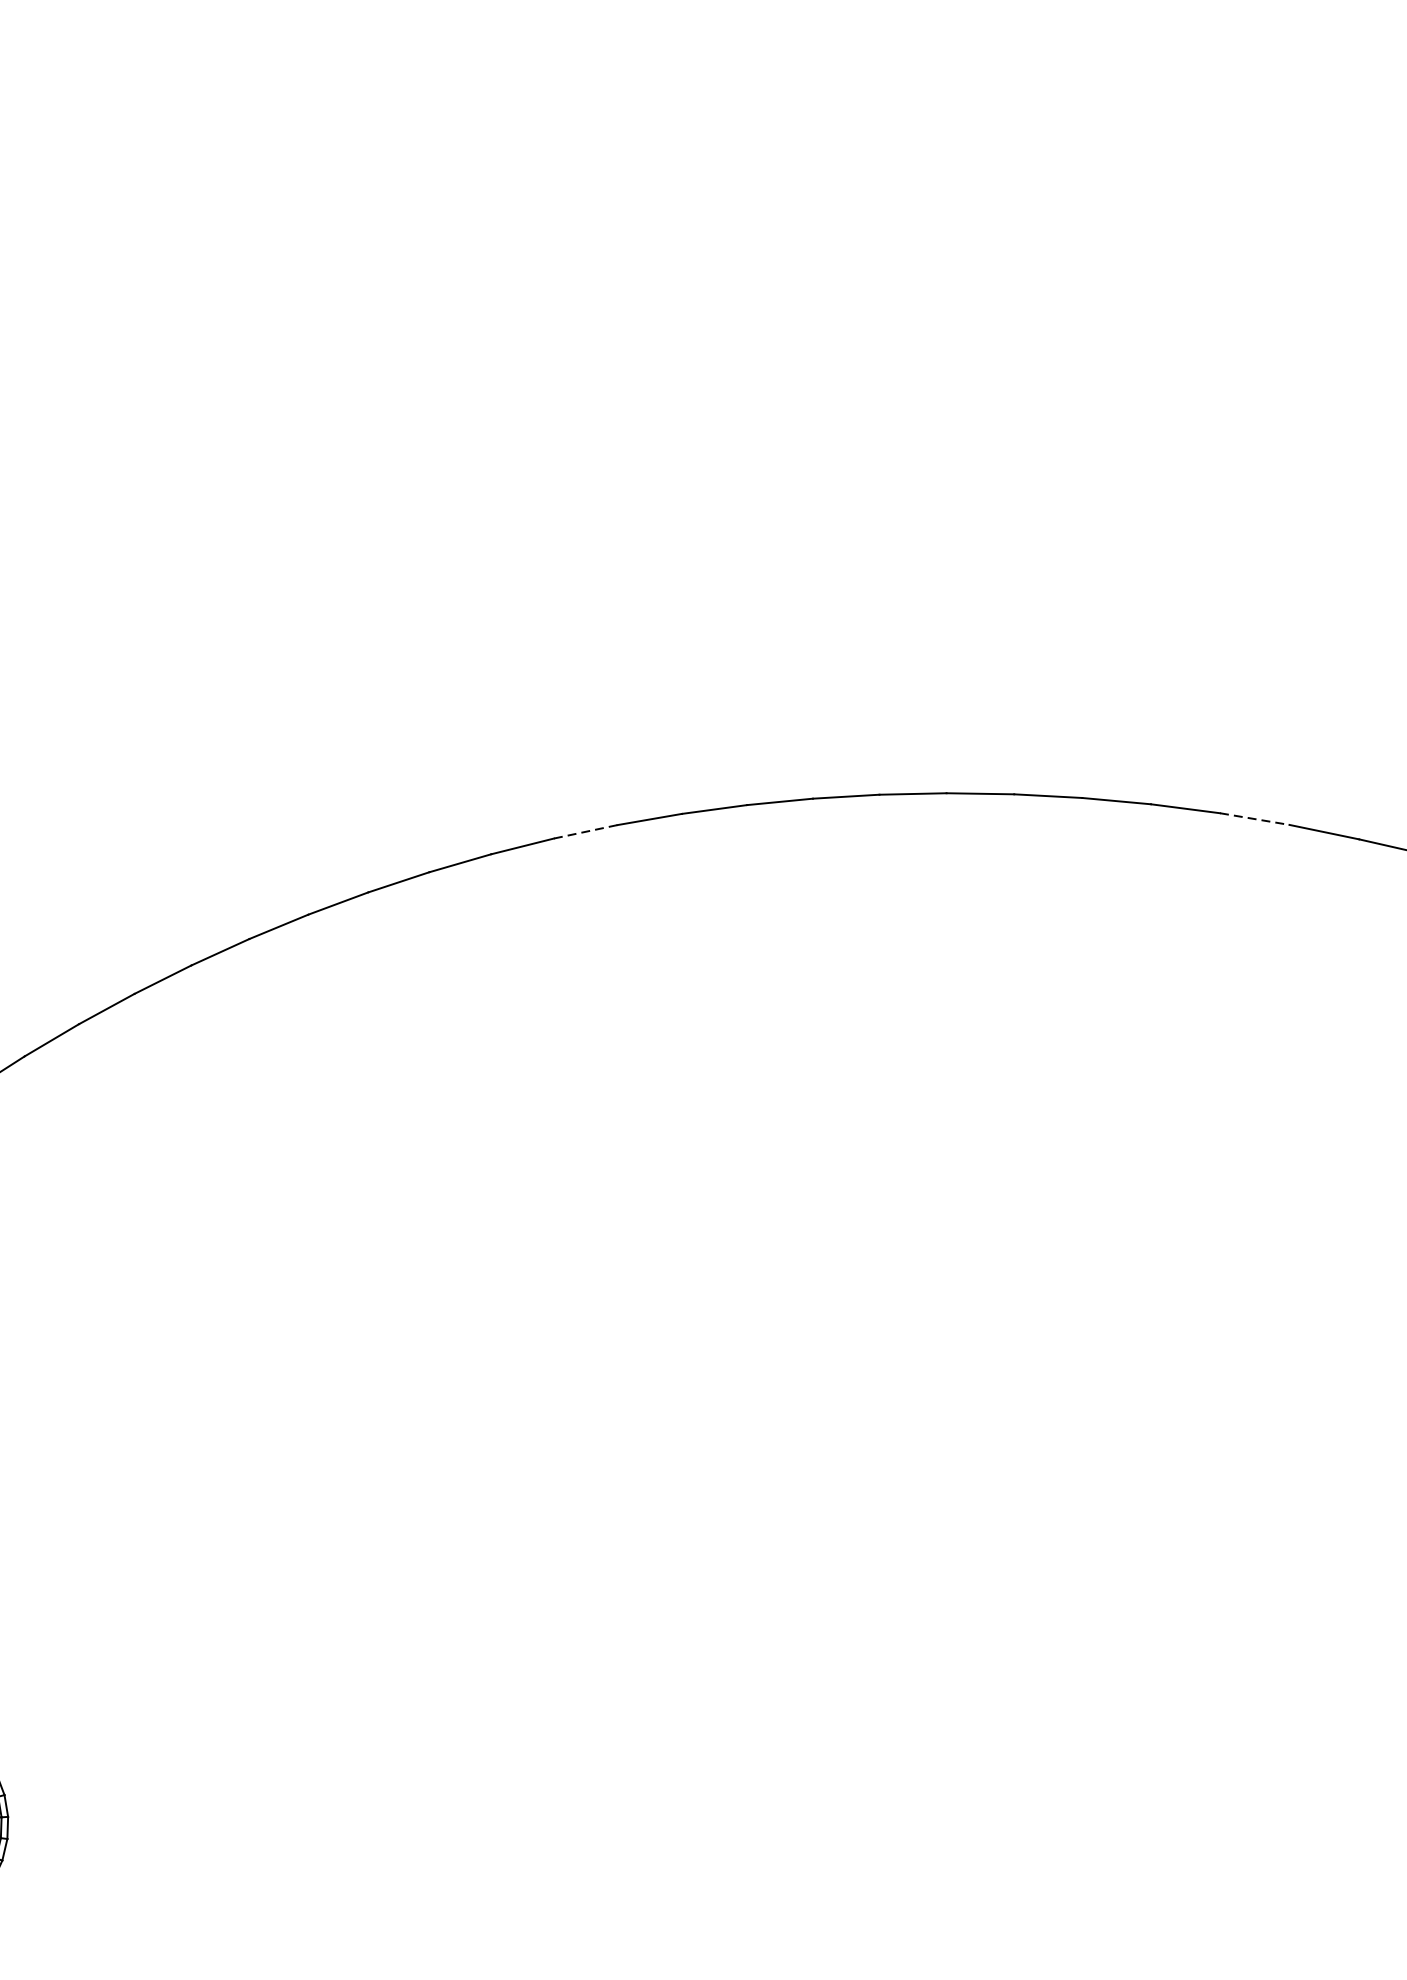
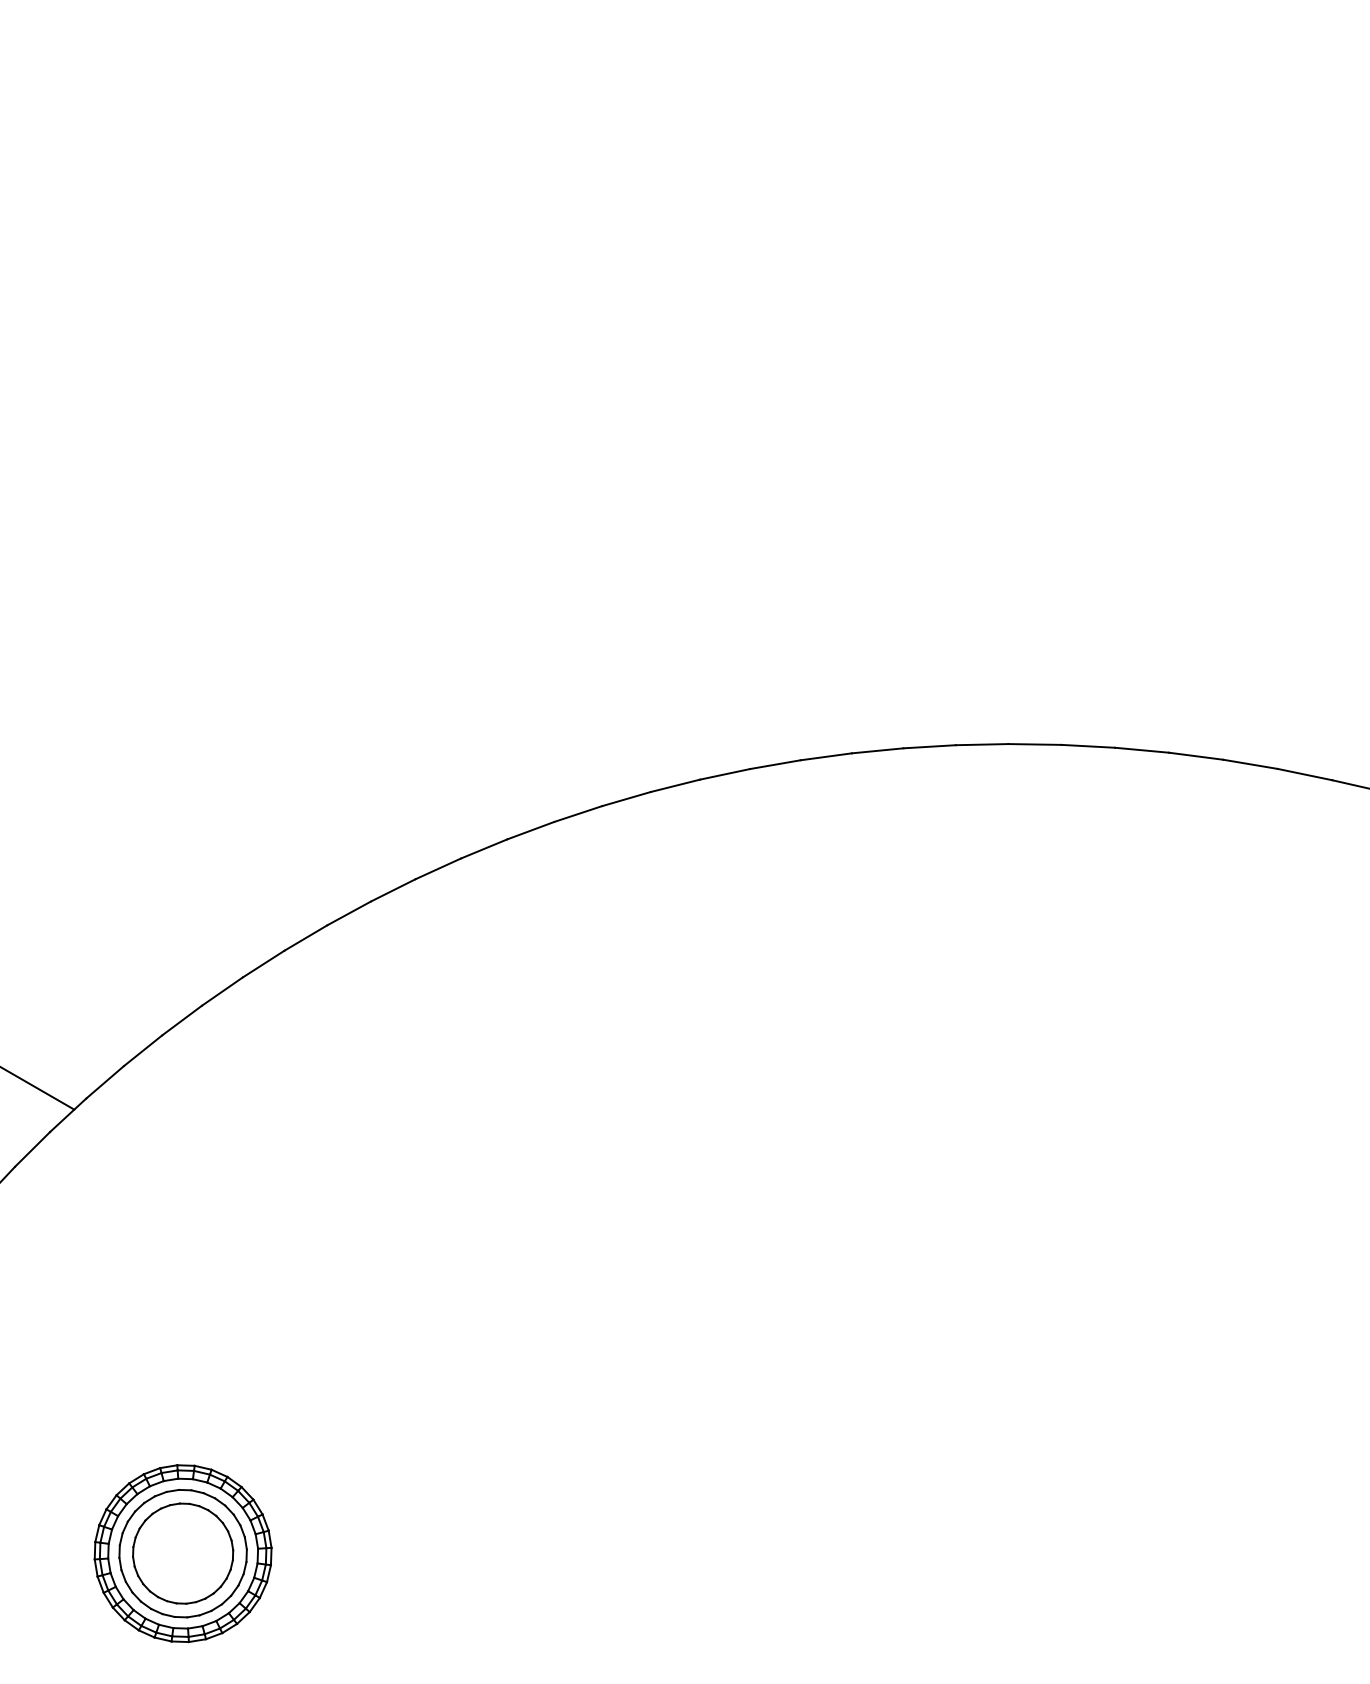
line: (1254, 819) -> (1250, 764), dashed -> solid
line: (586, 832) -> (725, 774), dashed -> solid

